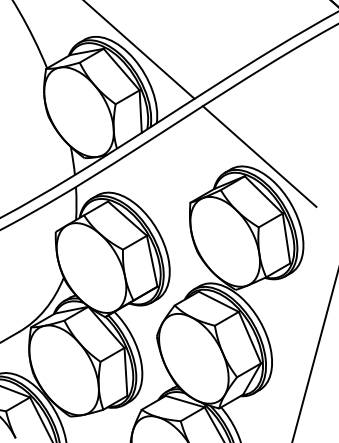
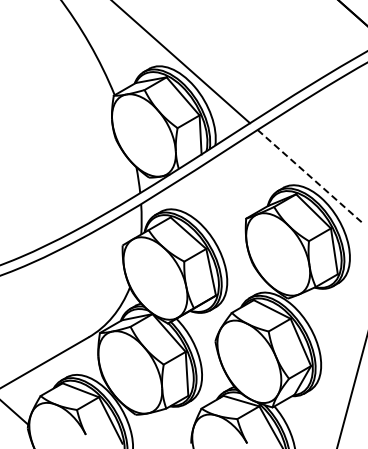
line: (259, 156) -> (309, 176), solid -> dashed

